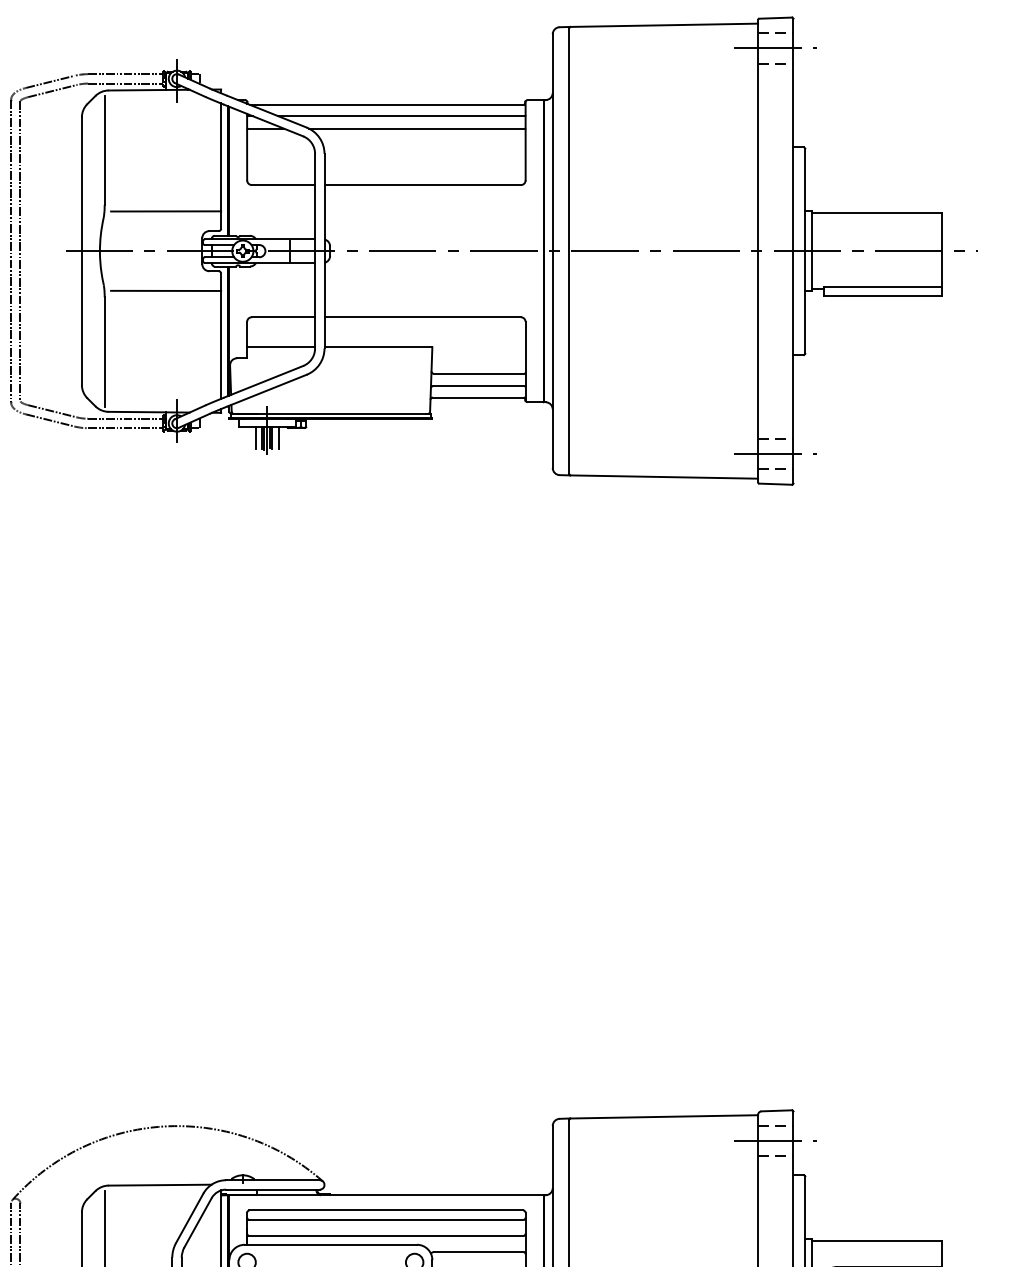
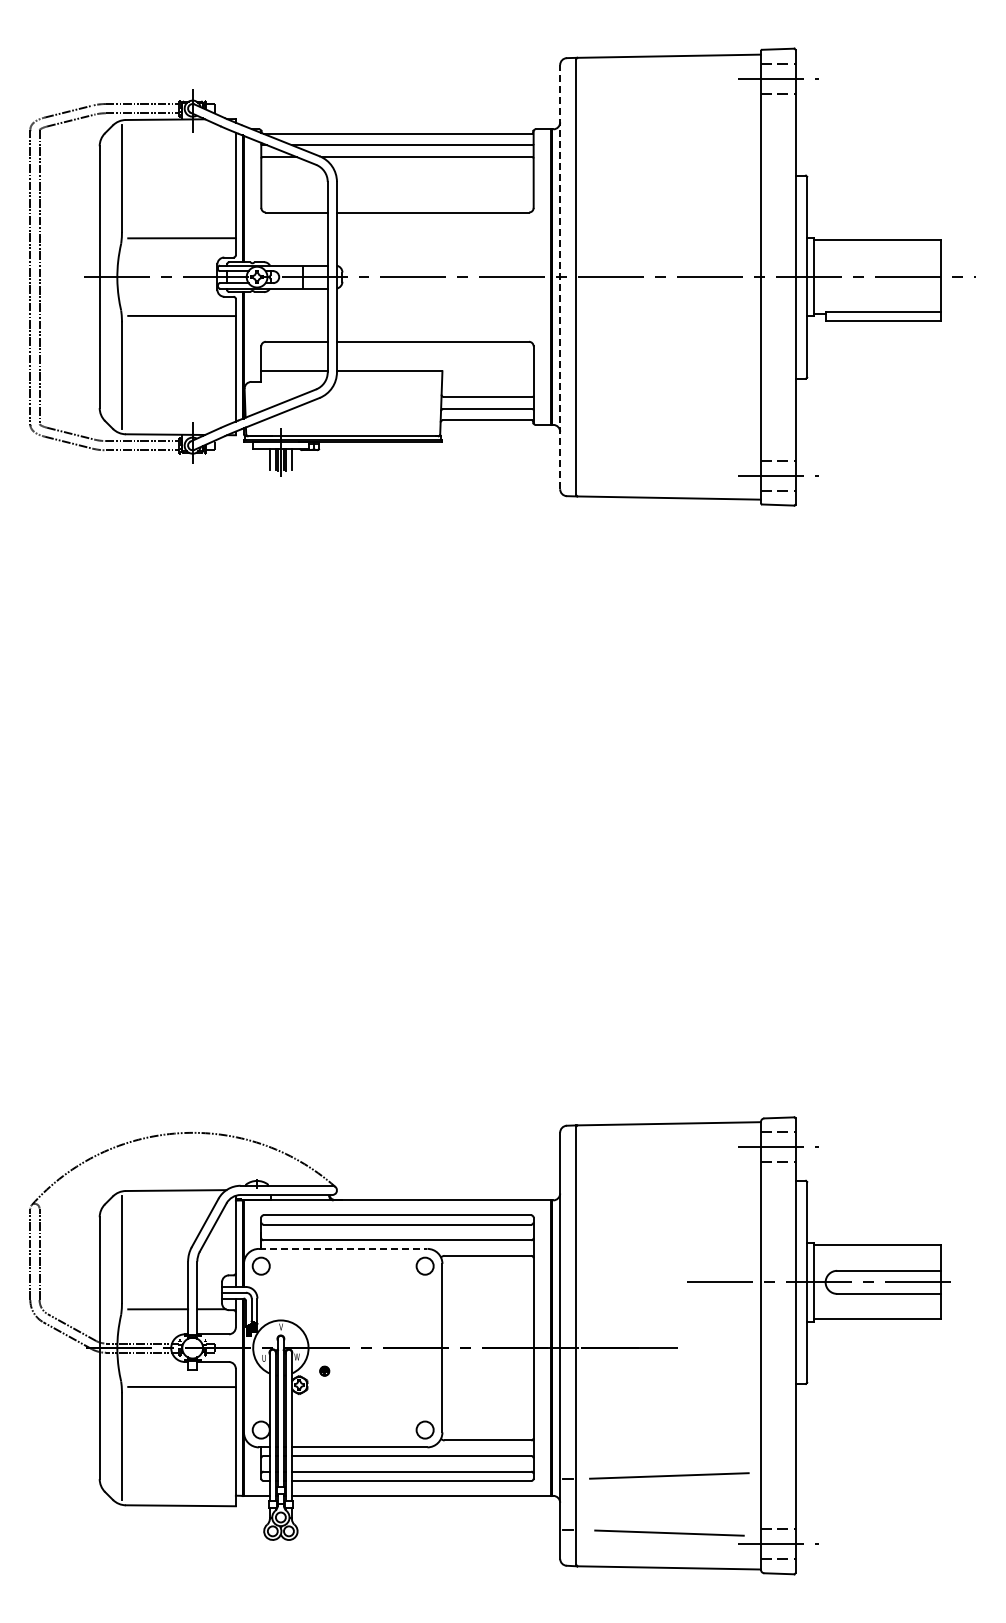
line: (553, 250) -> (560, 276), solid -> dashed
line: (331, 1244) -> (343, 1248), solid -> dashed

